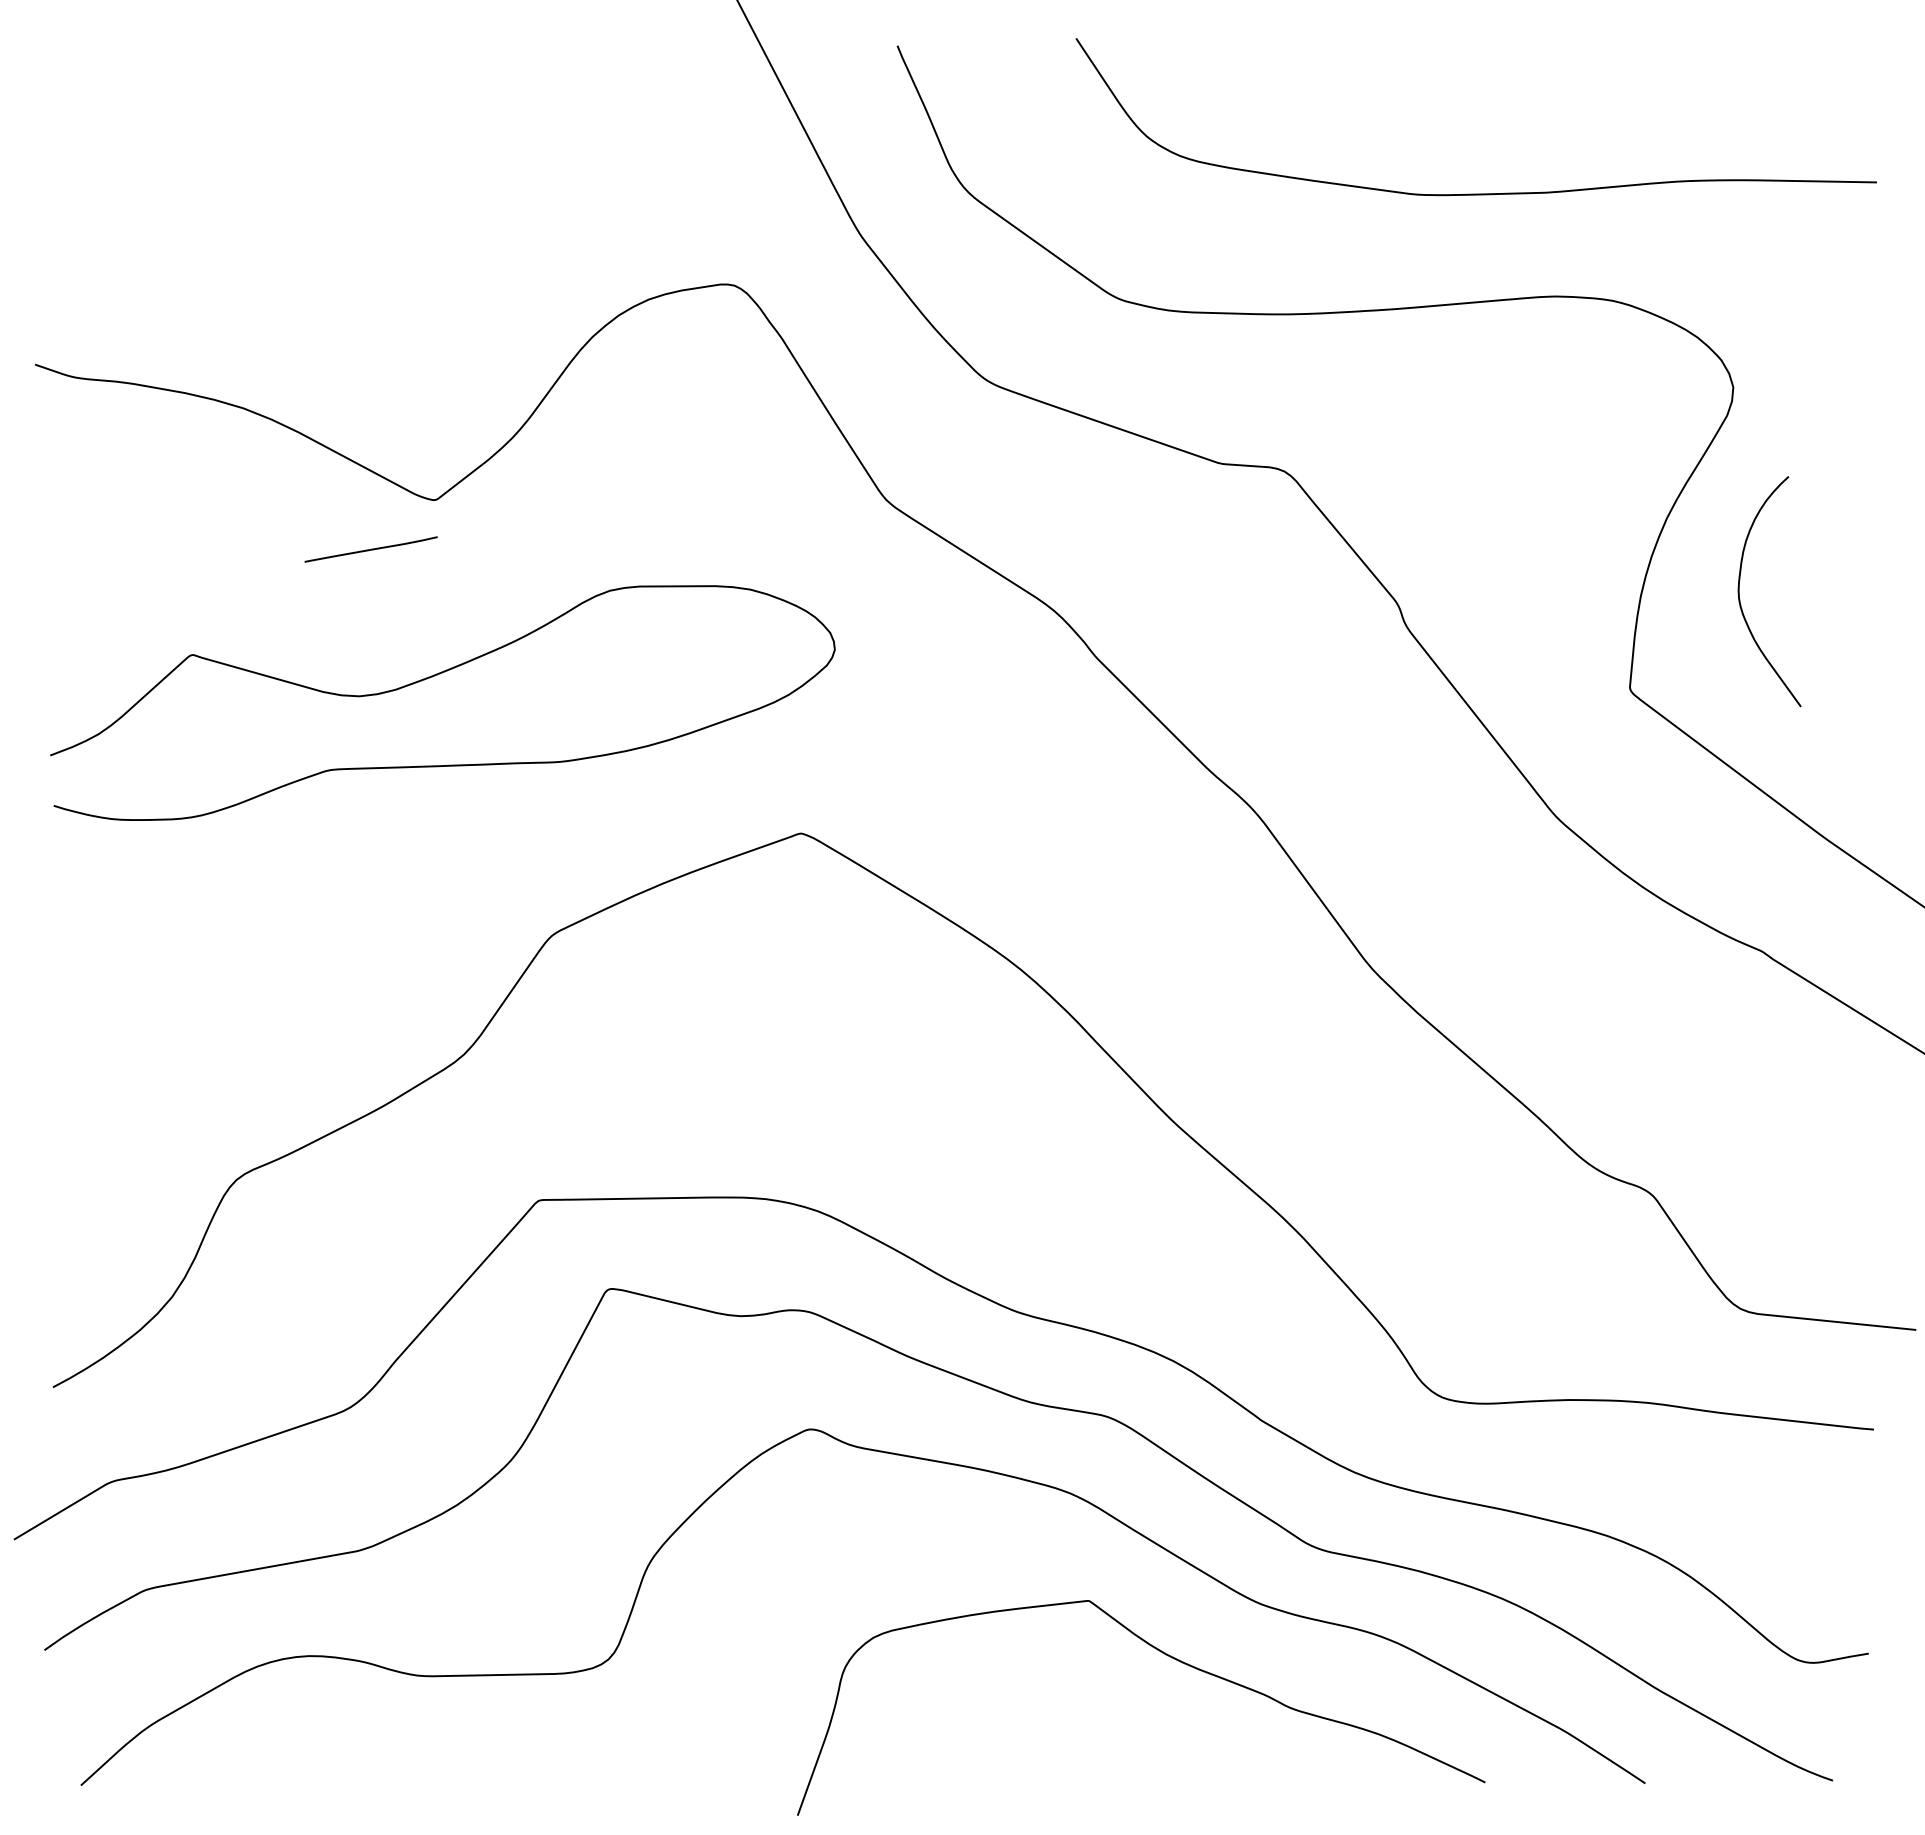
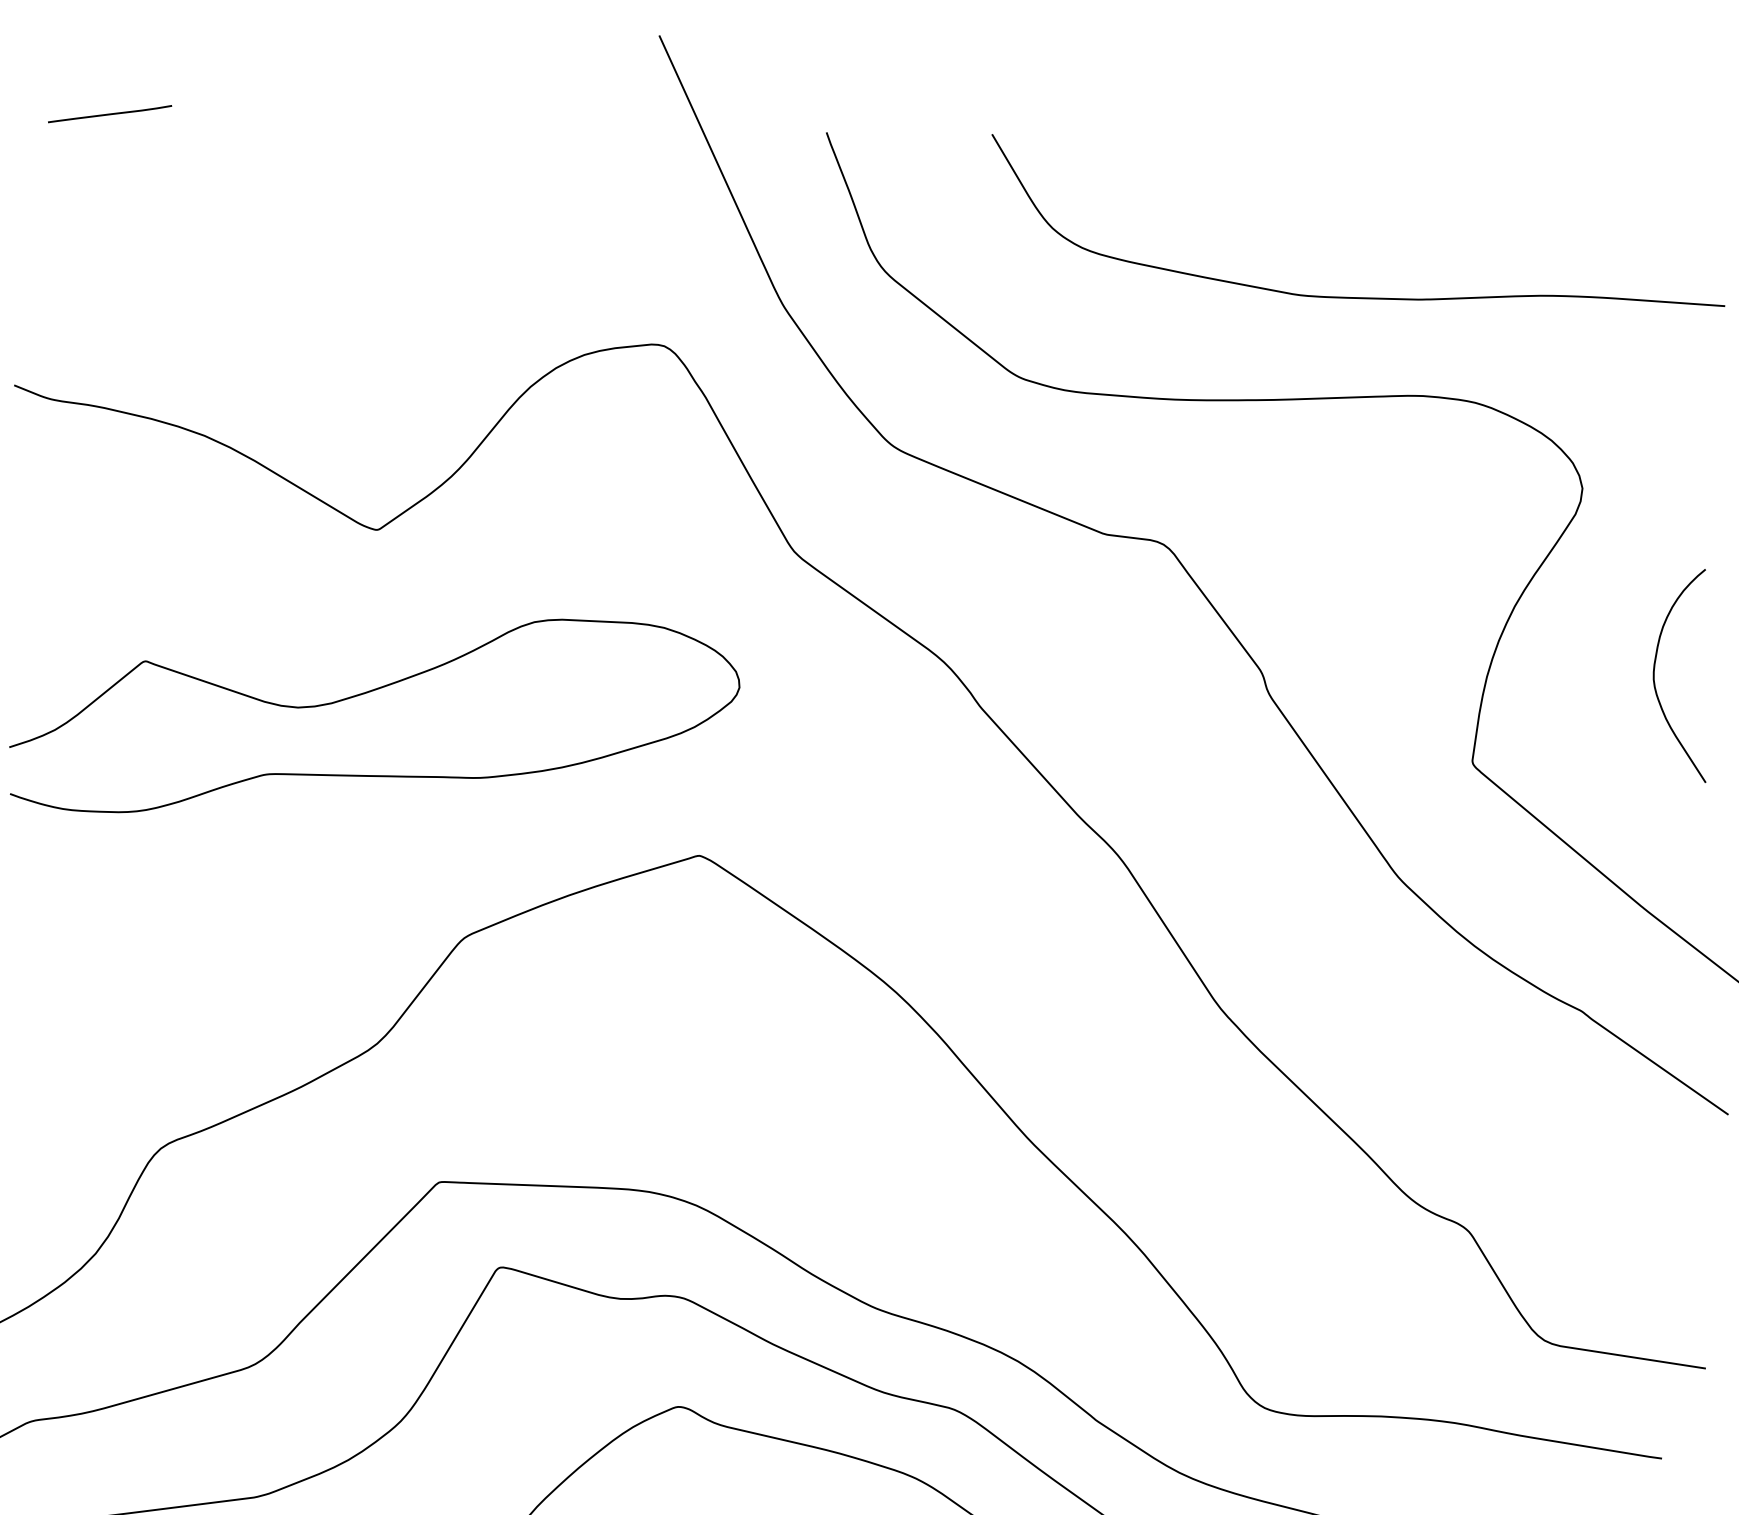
line: (370, 549) -> (109, 114), moved
curve: (1739, 591) -> (1654, 673), moved

